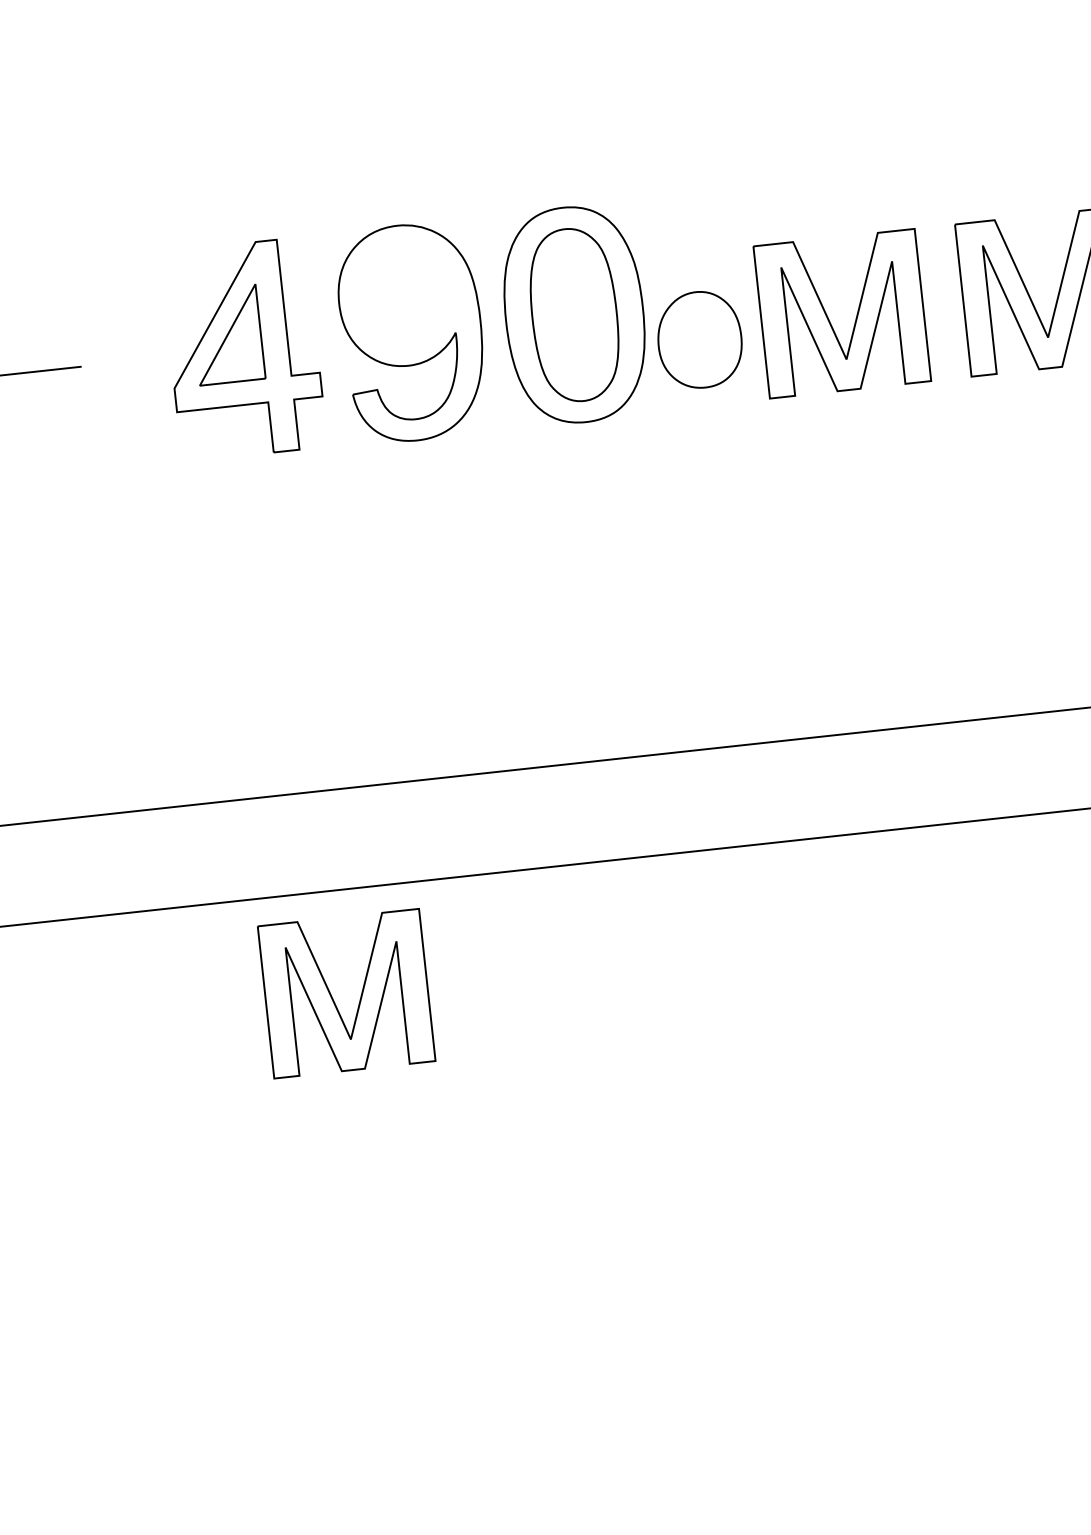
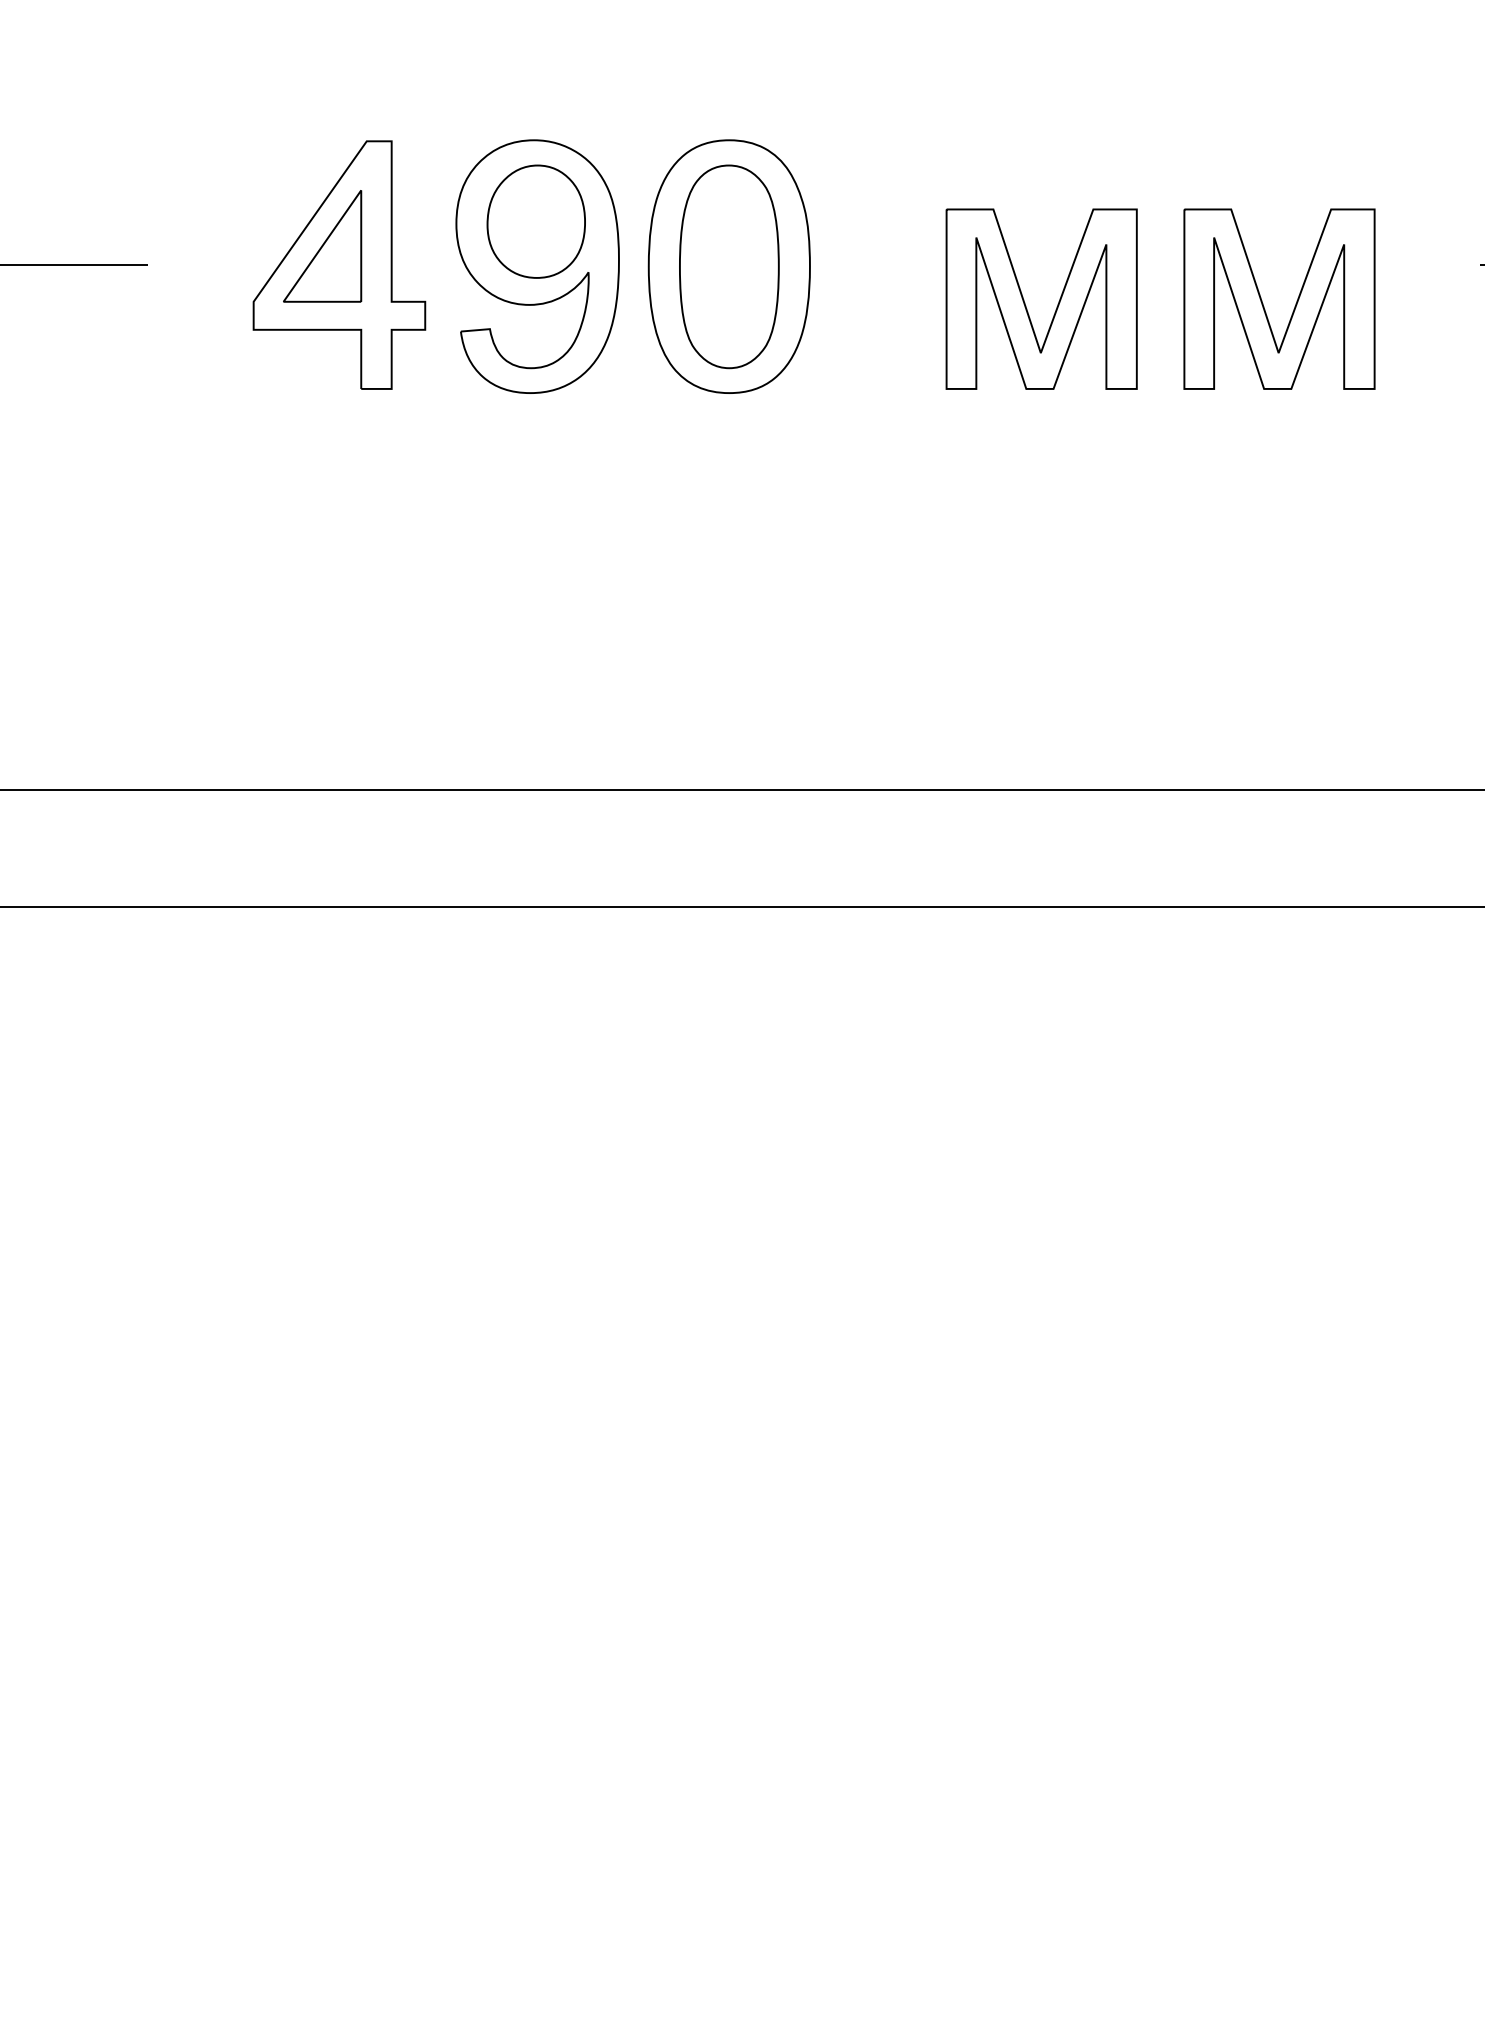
part: (699, 339) -> (535, 221), moved
part: (333, 997) -> (361, 1032), removed

